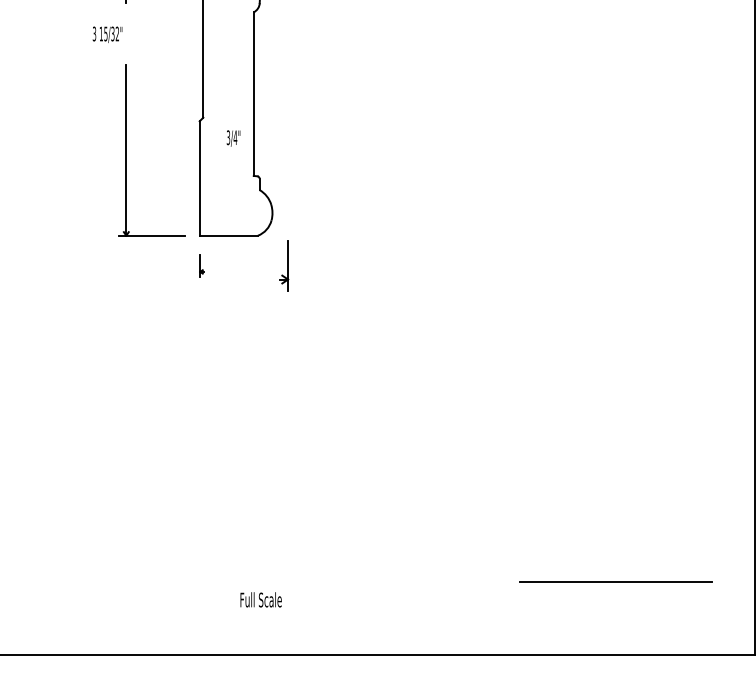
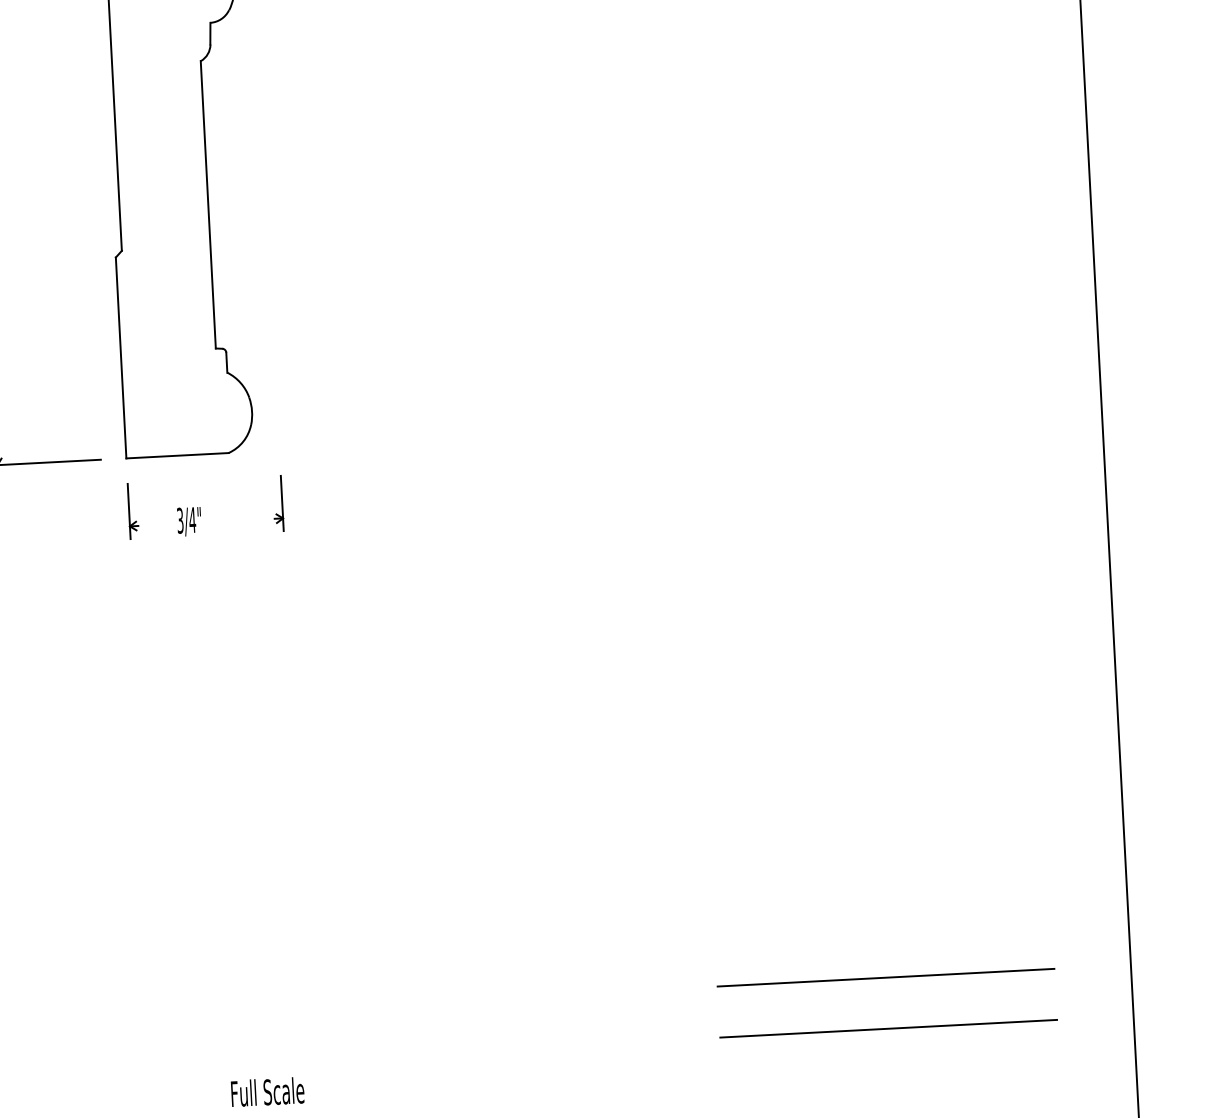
text: (233, 138) -> (189, 521), moved
part: (201, 265) -> (132, 510), size x1.43
part: (284, 265) -> (277, 502), size x0.62
line: (615, 553) -> (885, 978), added

